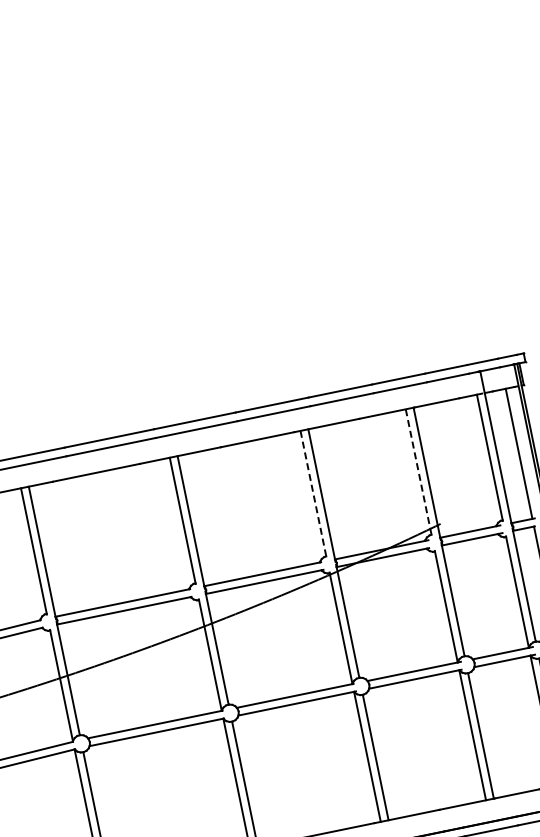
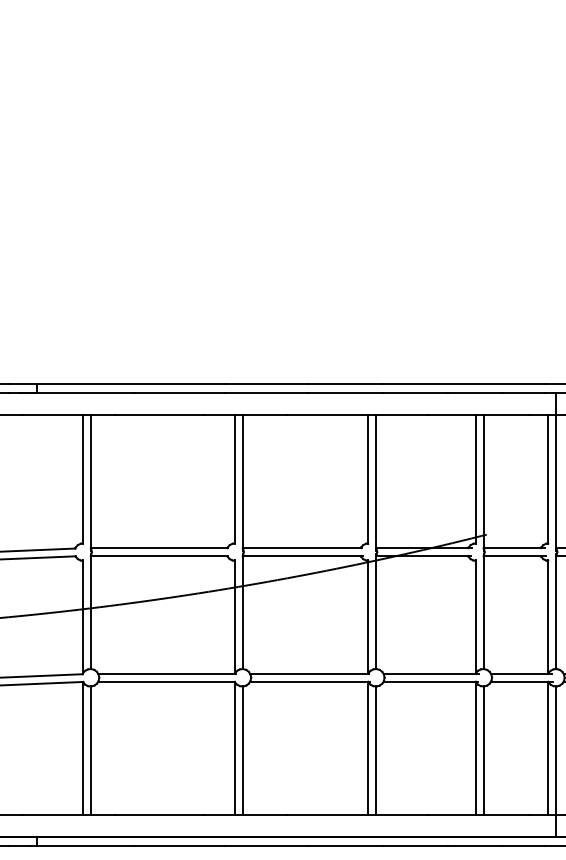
line: (418, 473) -> (475, 480), dashed -> solid
line: (313, 494) -> (368, 480), dashed -> solid

